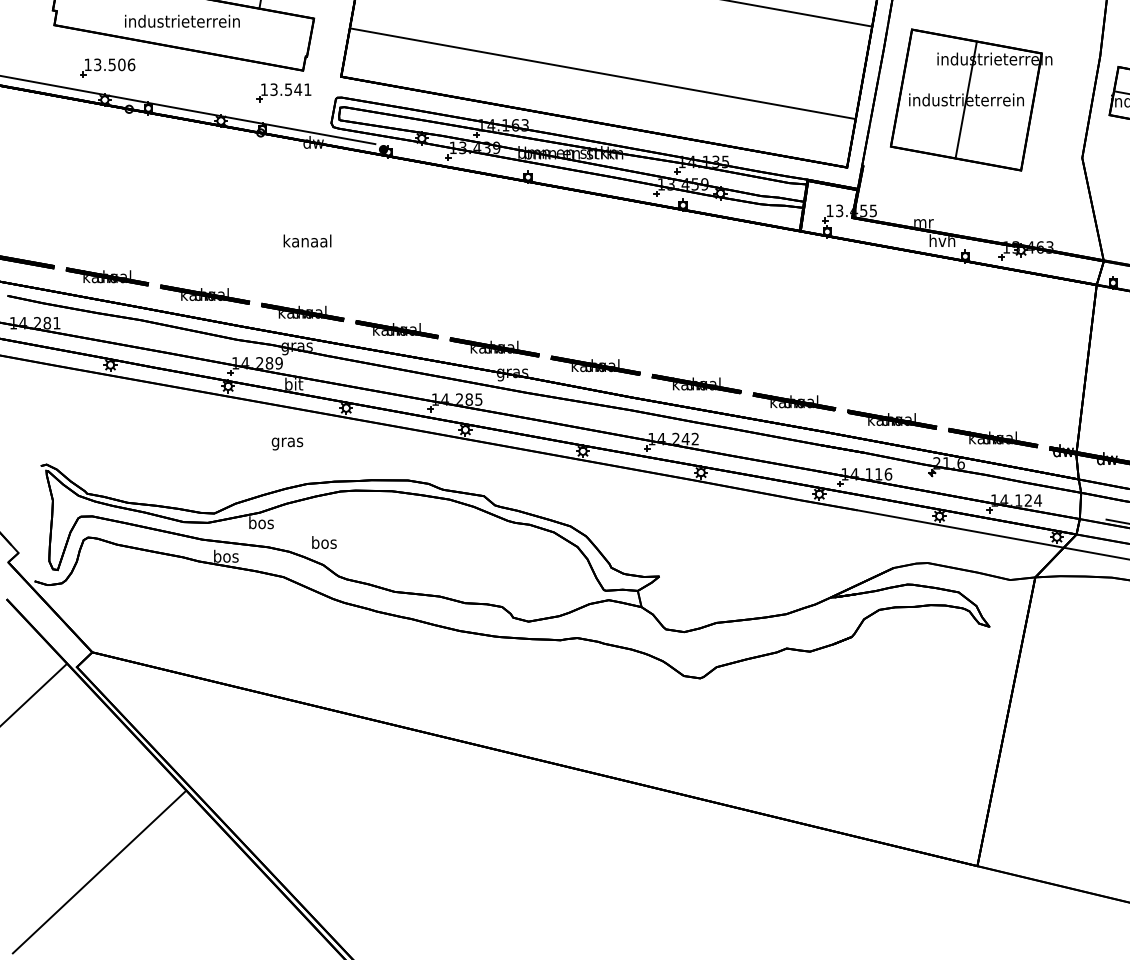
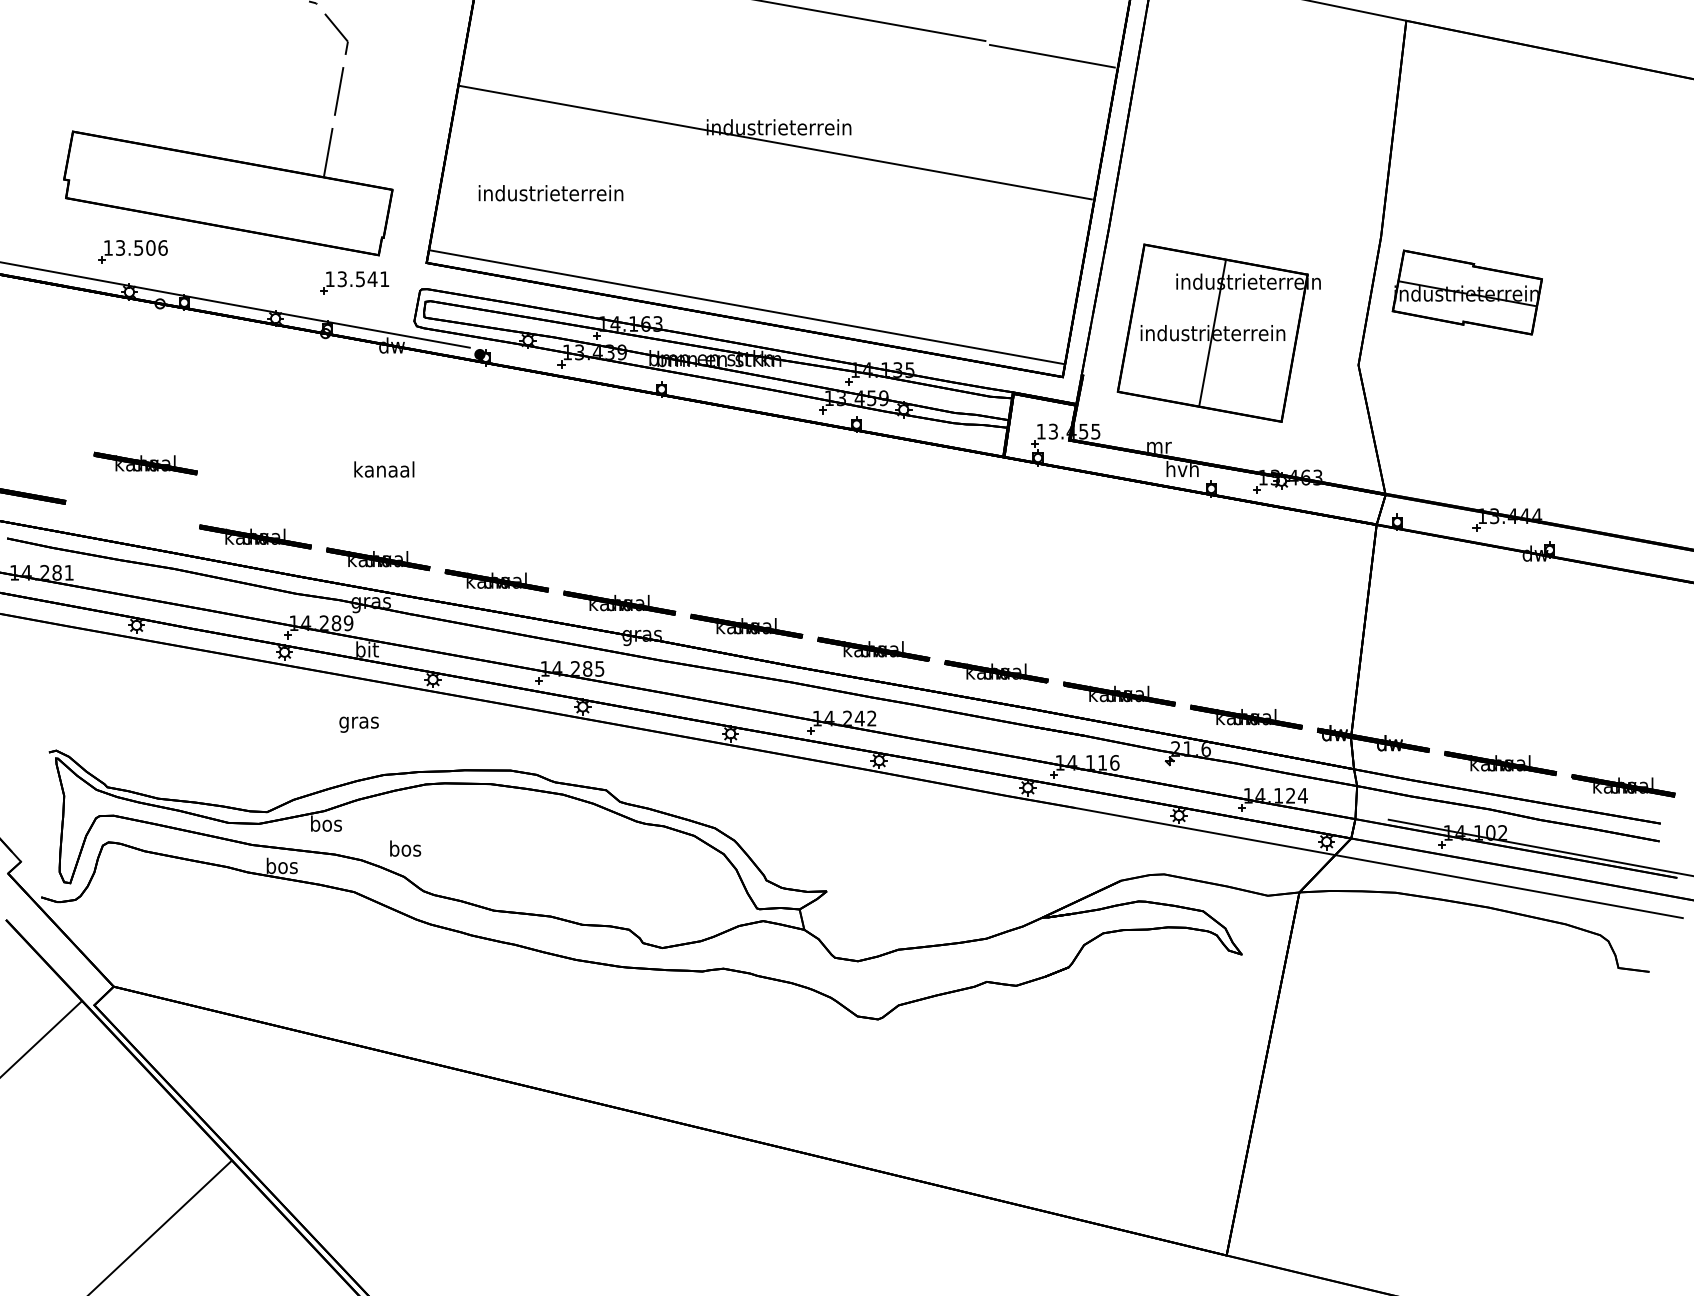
text: (182, 21) -> (550, 193), moved
line: (602, 73) -> (746, 306), moved
part: (970, 99) -> (1218, 332), moved
part: (107, 276) -> (145, 463), moved

